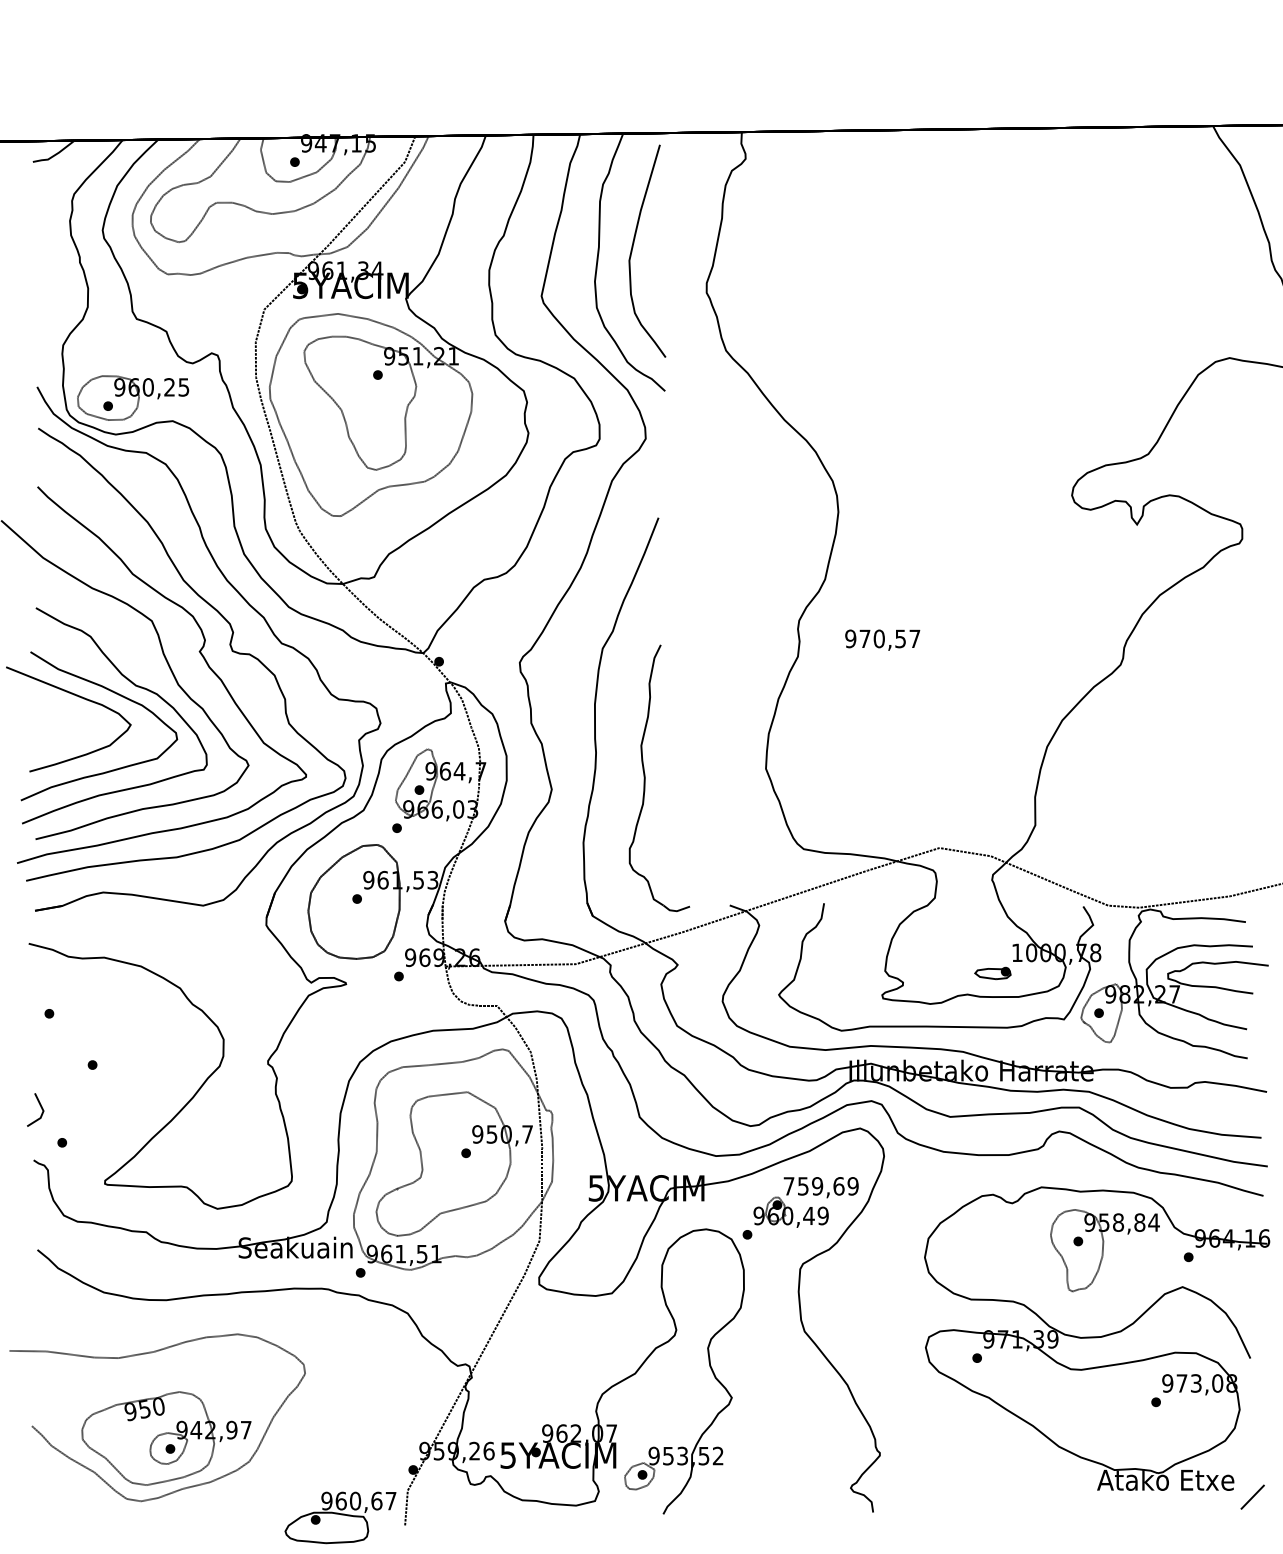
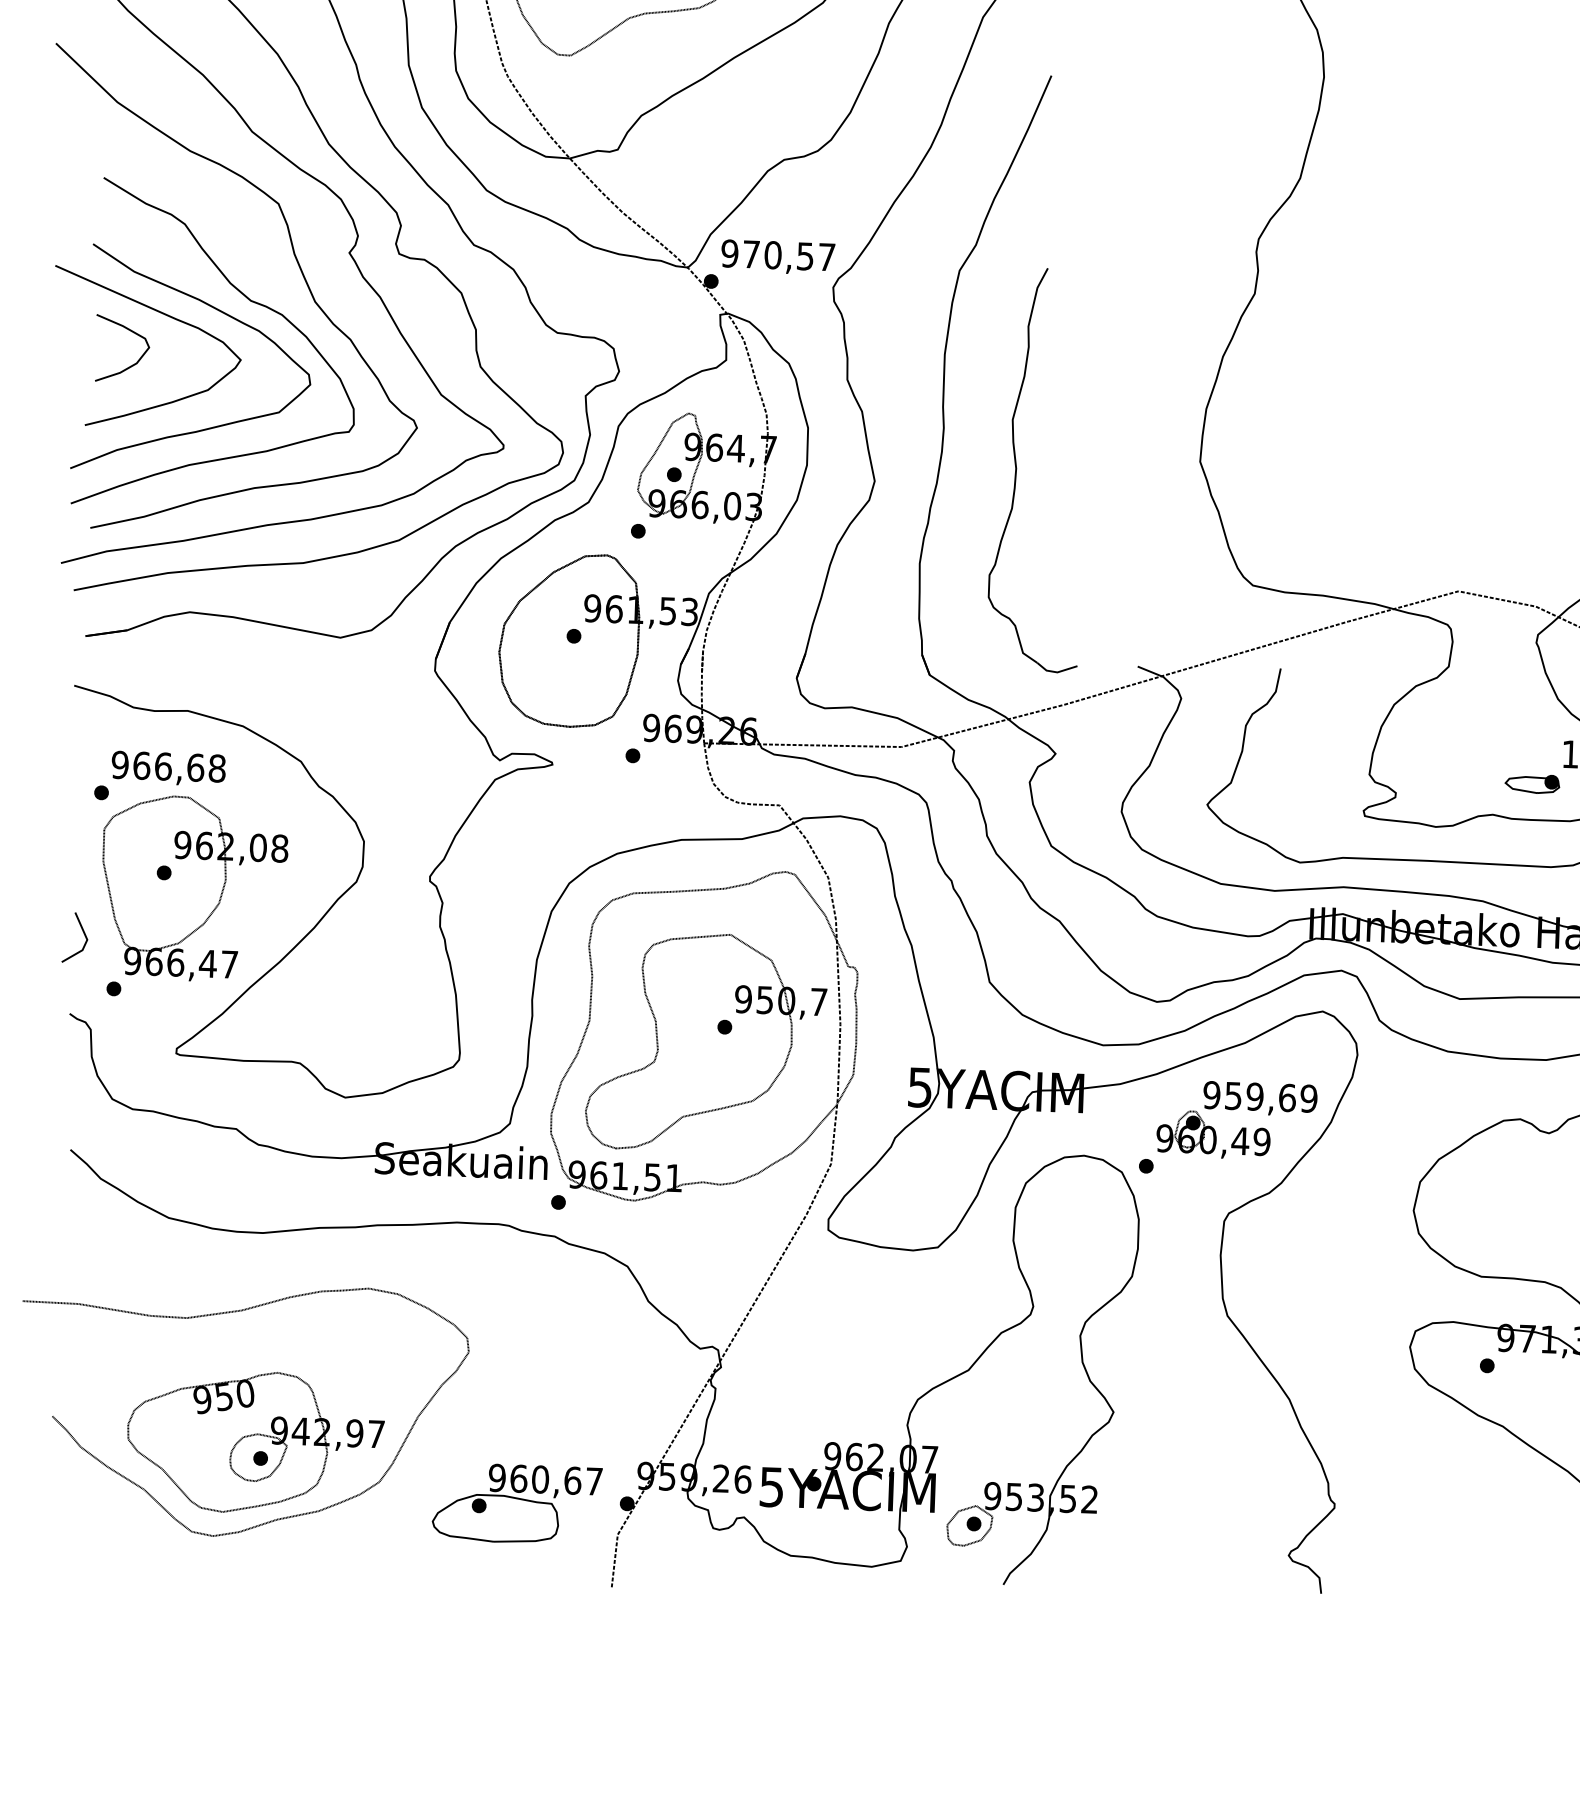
text: (882, 639) -> (777, 256), moved
curve: (57, 709) -> (130, 332), added
part: (112, 1060) -> (194, 867), added
text: (788, 1186) -> (1211, 1095), 759,69 -> 959,69
part: (340, 1517) -> (516, 1503), moved

